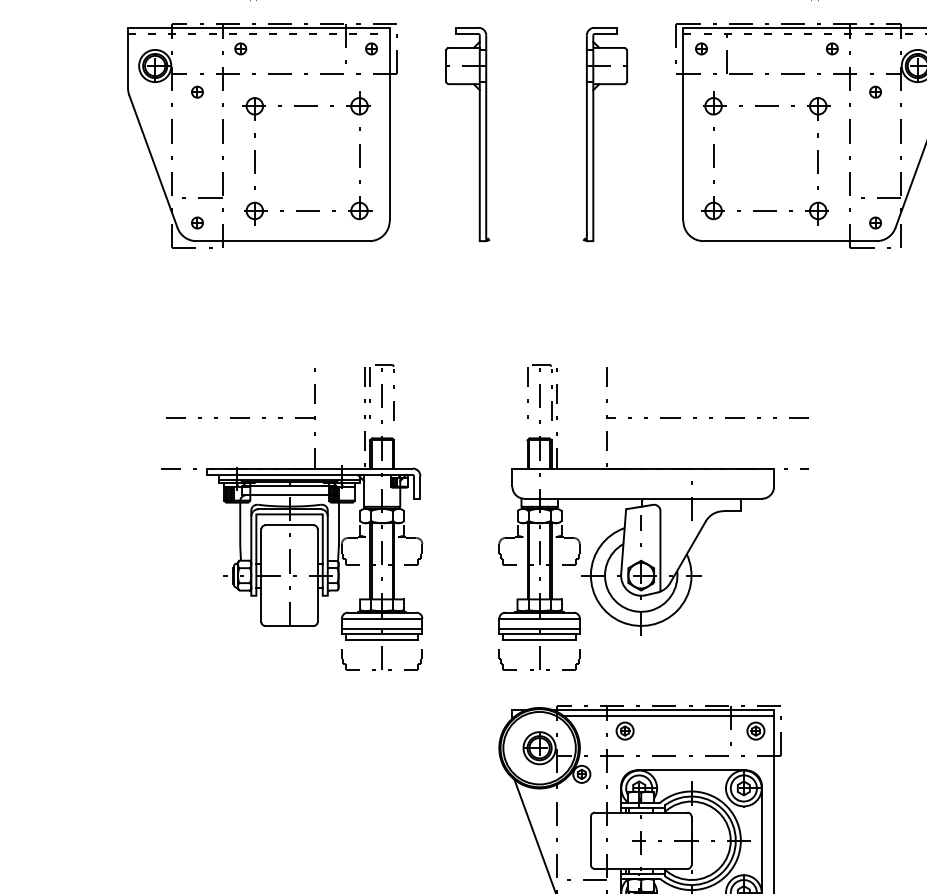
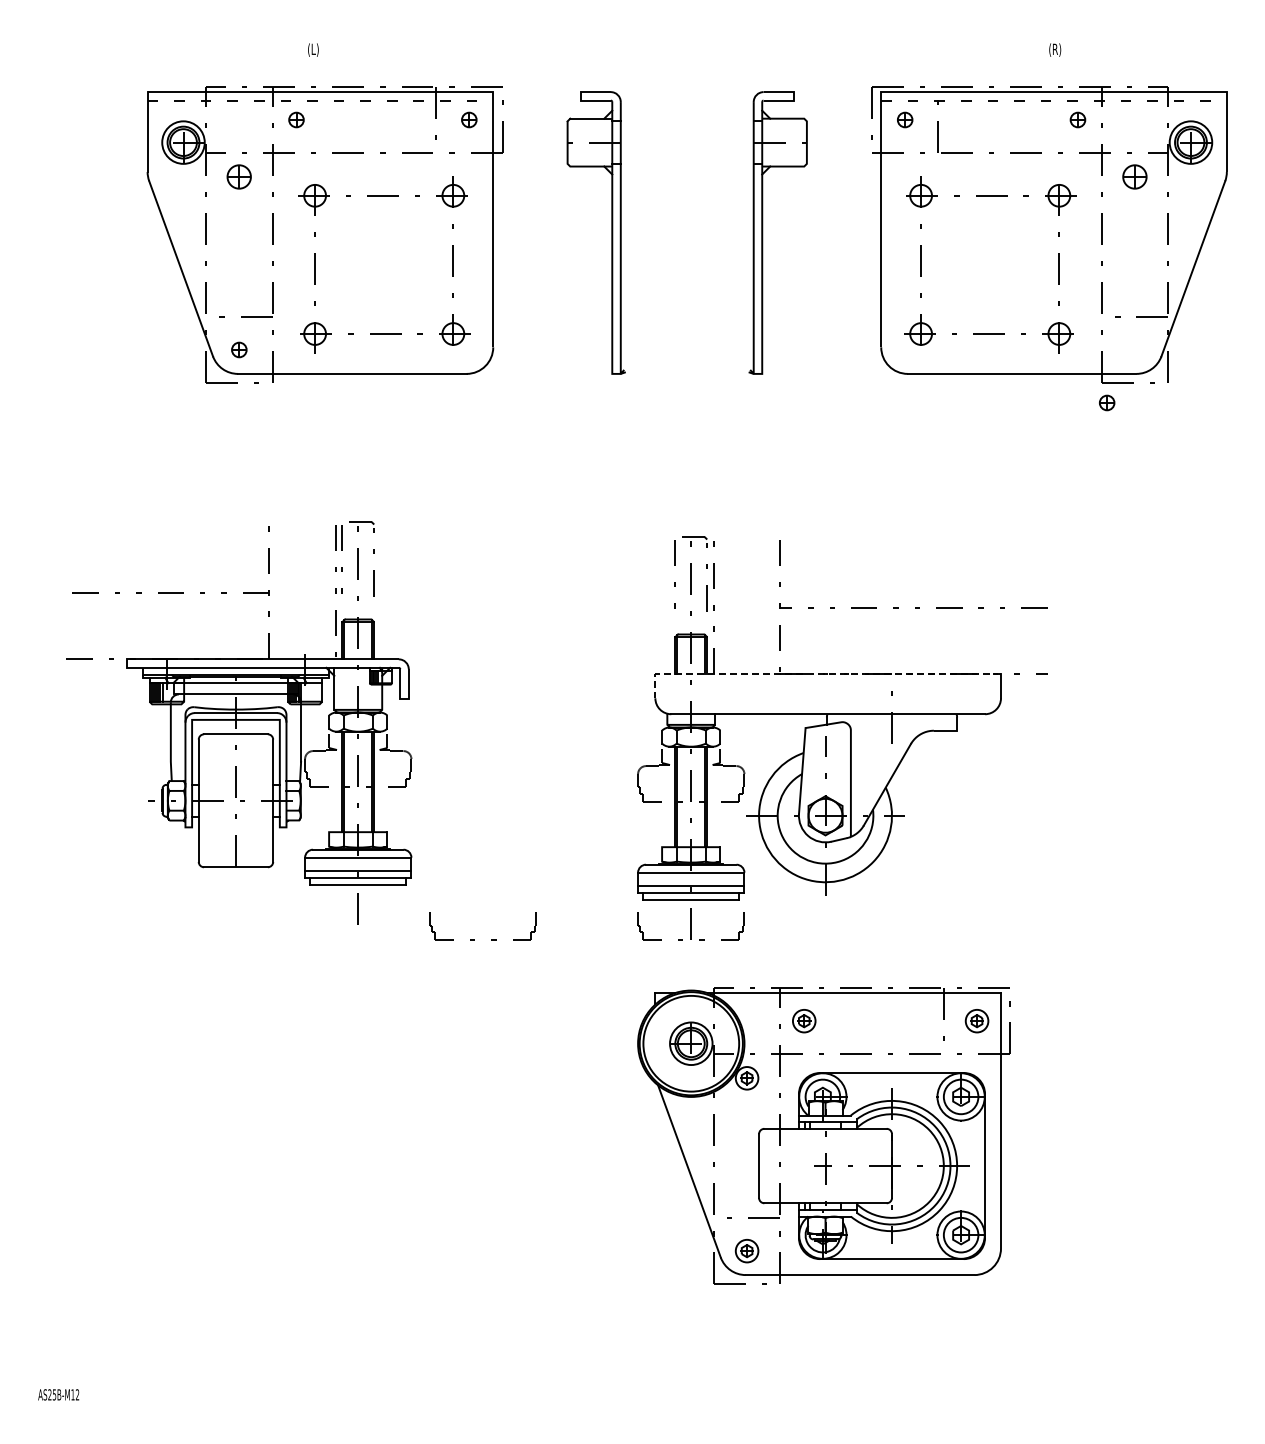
part: (197, 92) -> (239, 177), size x1.6
part: (875, 92) -> (1135, 177), size x1.6
part: (875, 222) -> (1107, 402), moved
line: (633, 468) -> (815, 674), solid -> dashed
part: (292, 516) -> (239, 722), moved
line: (669, 716) -> (862, 1001), removed

